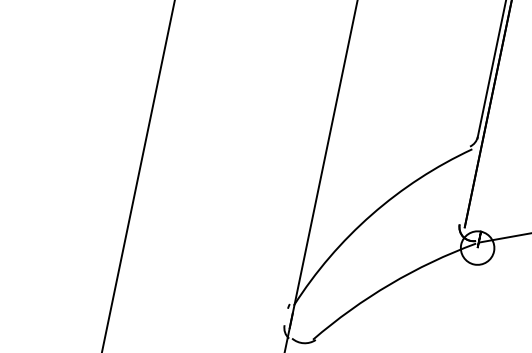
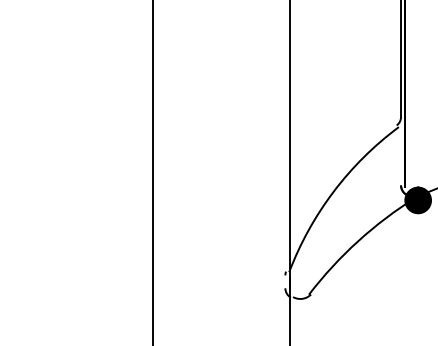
fill: (477, 248) -> (418, 200), added

